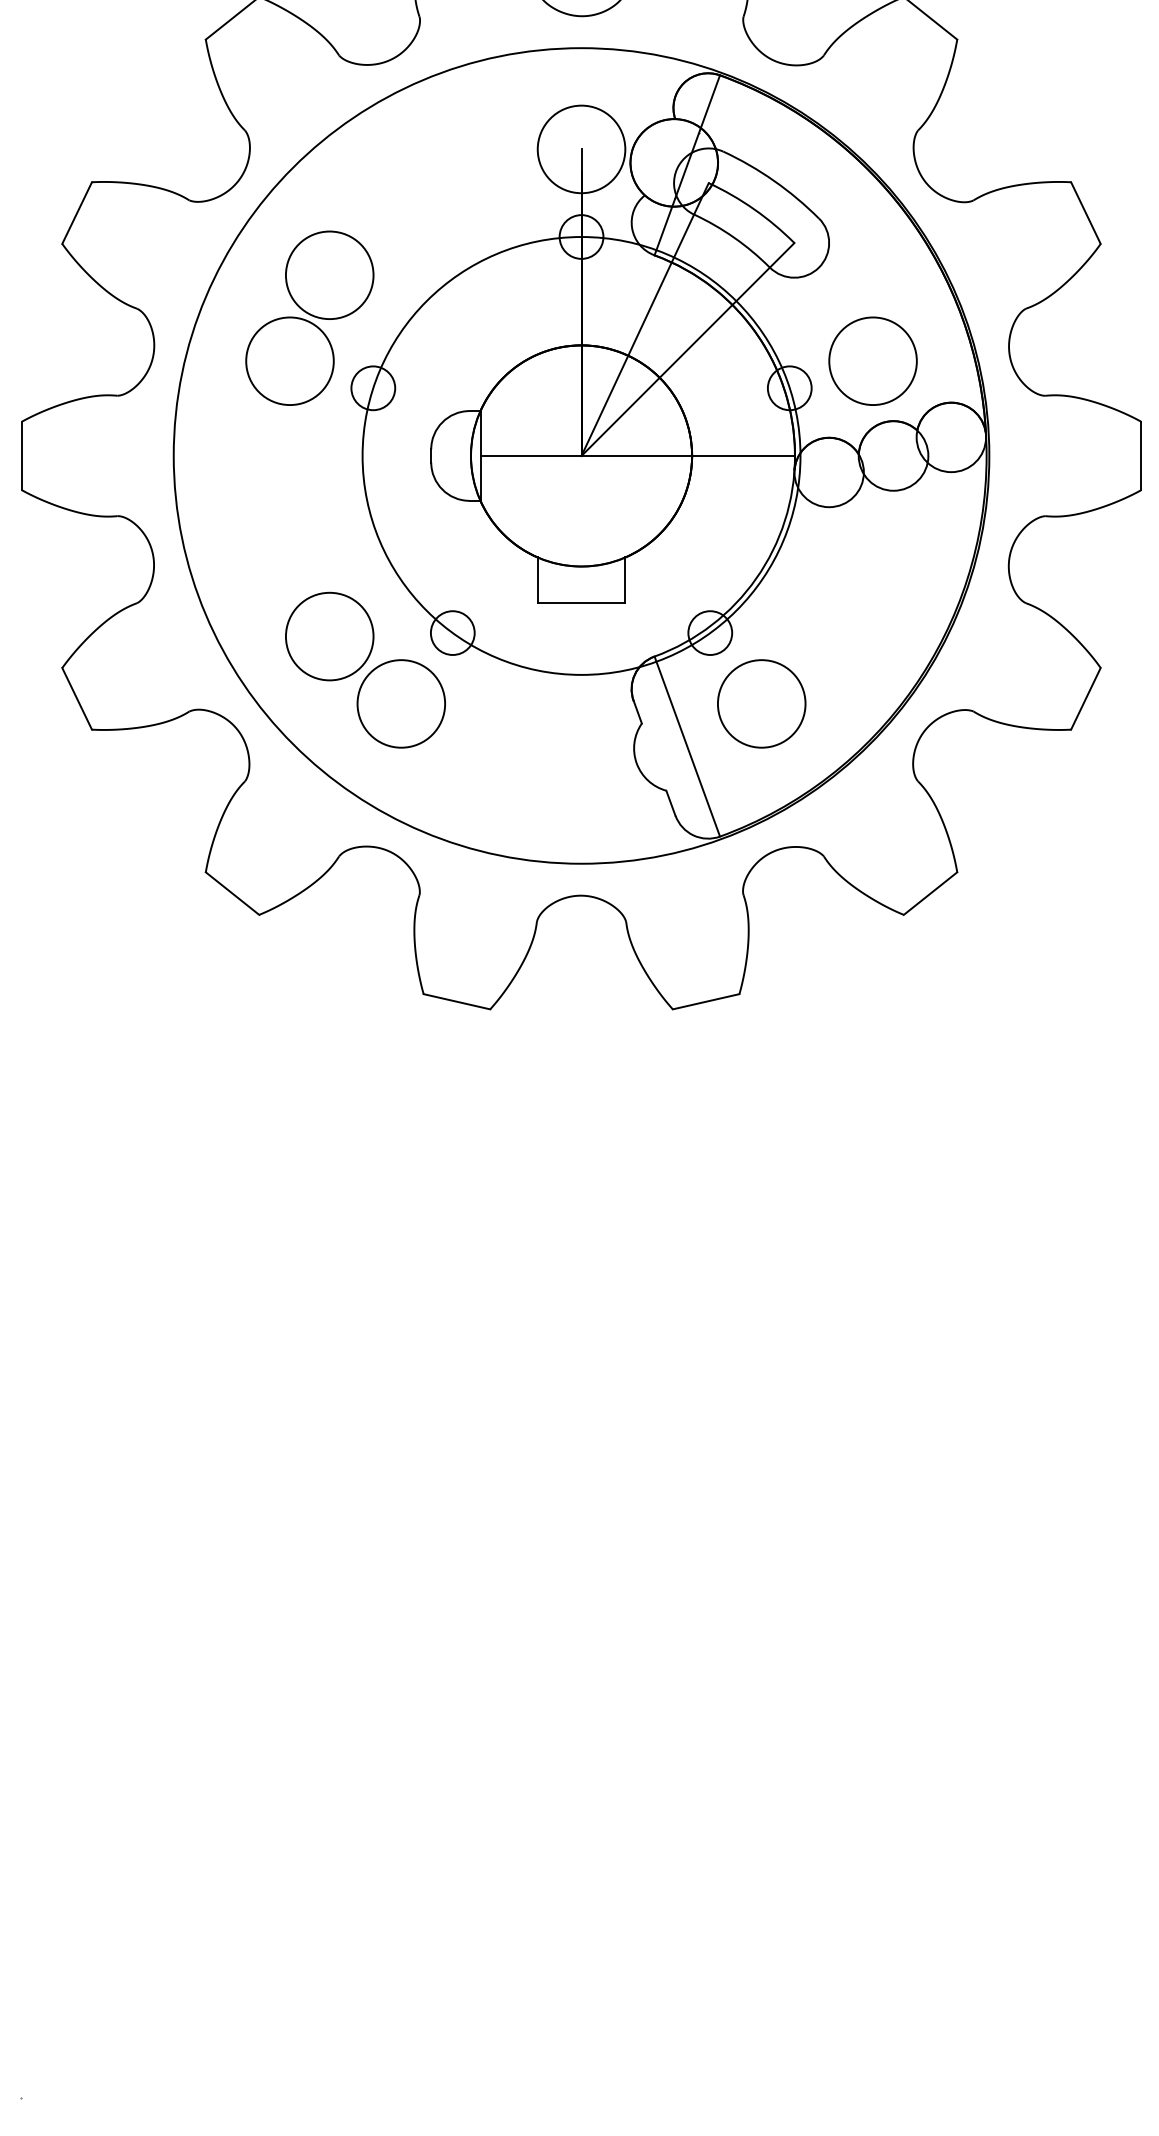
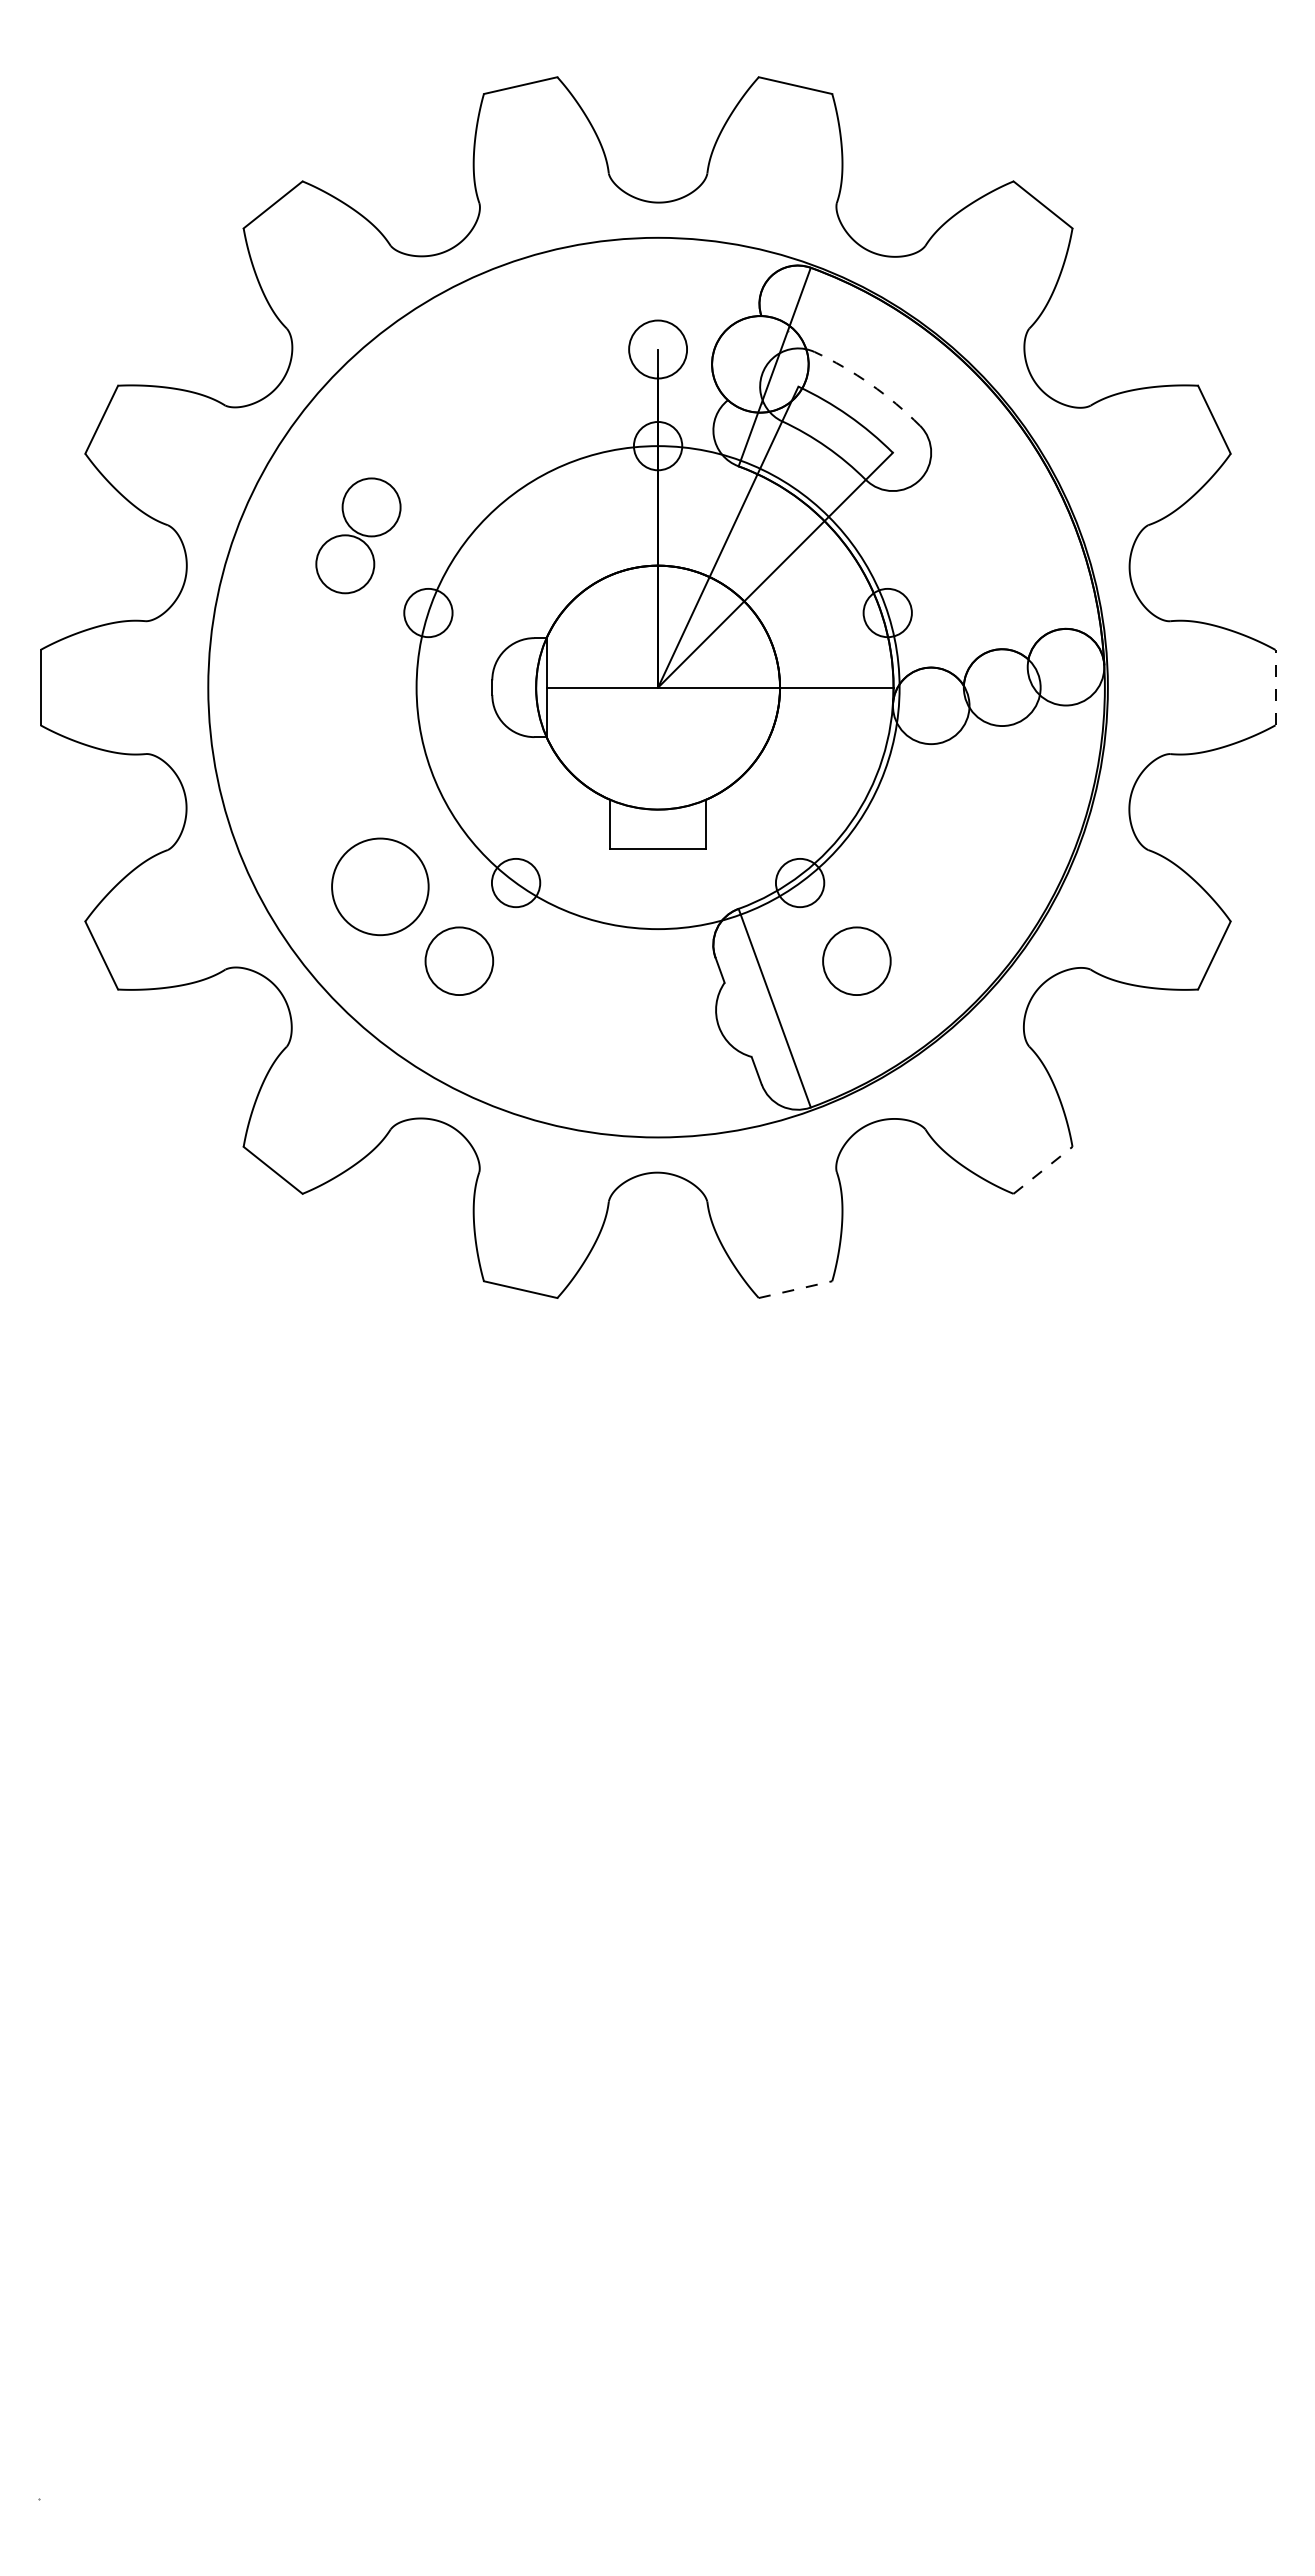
circle: (581, 149) -> (657, 349), size x0.6
arc: (774, 181) -> (870, 384), solid -> dashed
part: (309, 318) -> (358, 535), size x0.6
circle: (872, 361) -> (979, 583), removed
line: (1141, 455) -> (1275, 687), solid -> dashed
circle: (401, 704) -> (459, 961), size x0.7
circle: (761, 704) -> (856, 961), size x0.7
line: (930, 893) -> (1043, 1170), solid -> dashed
line: (706, 1001) -> (795, 1289), solid -> dashed

